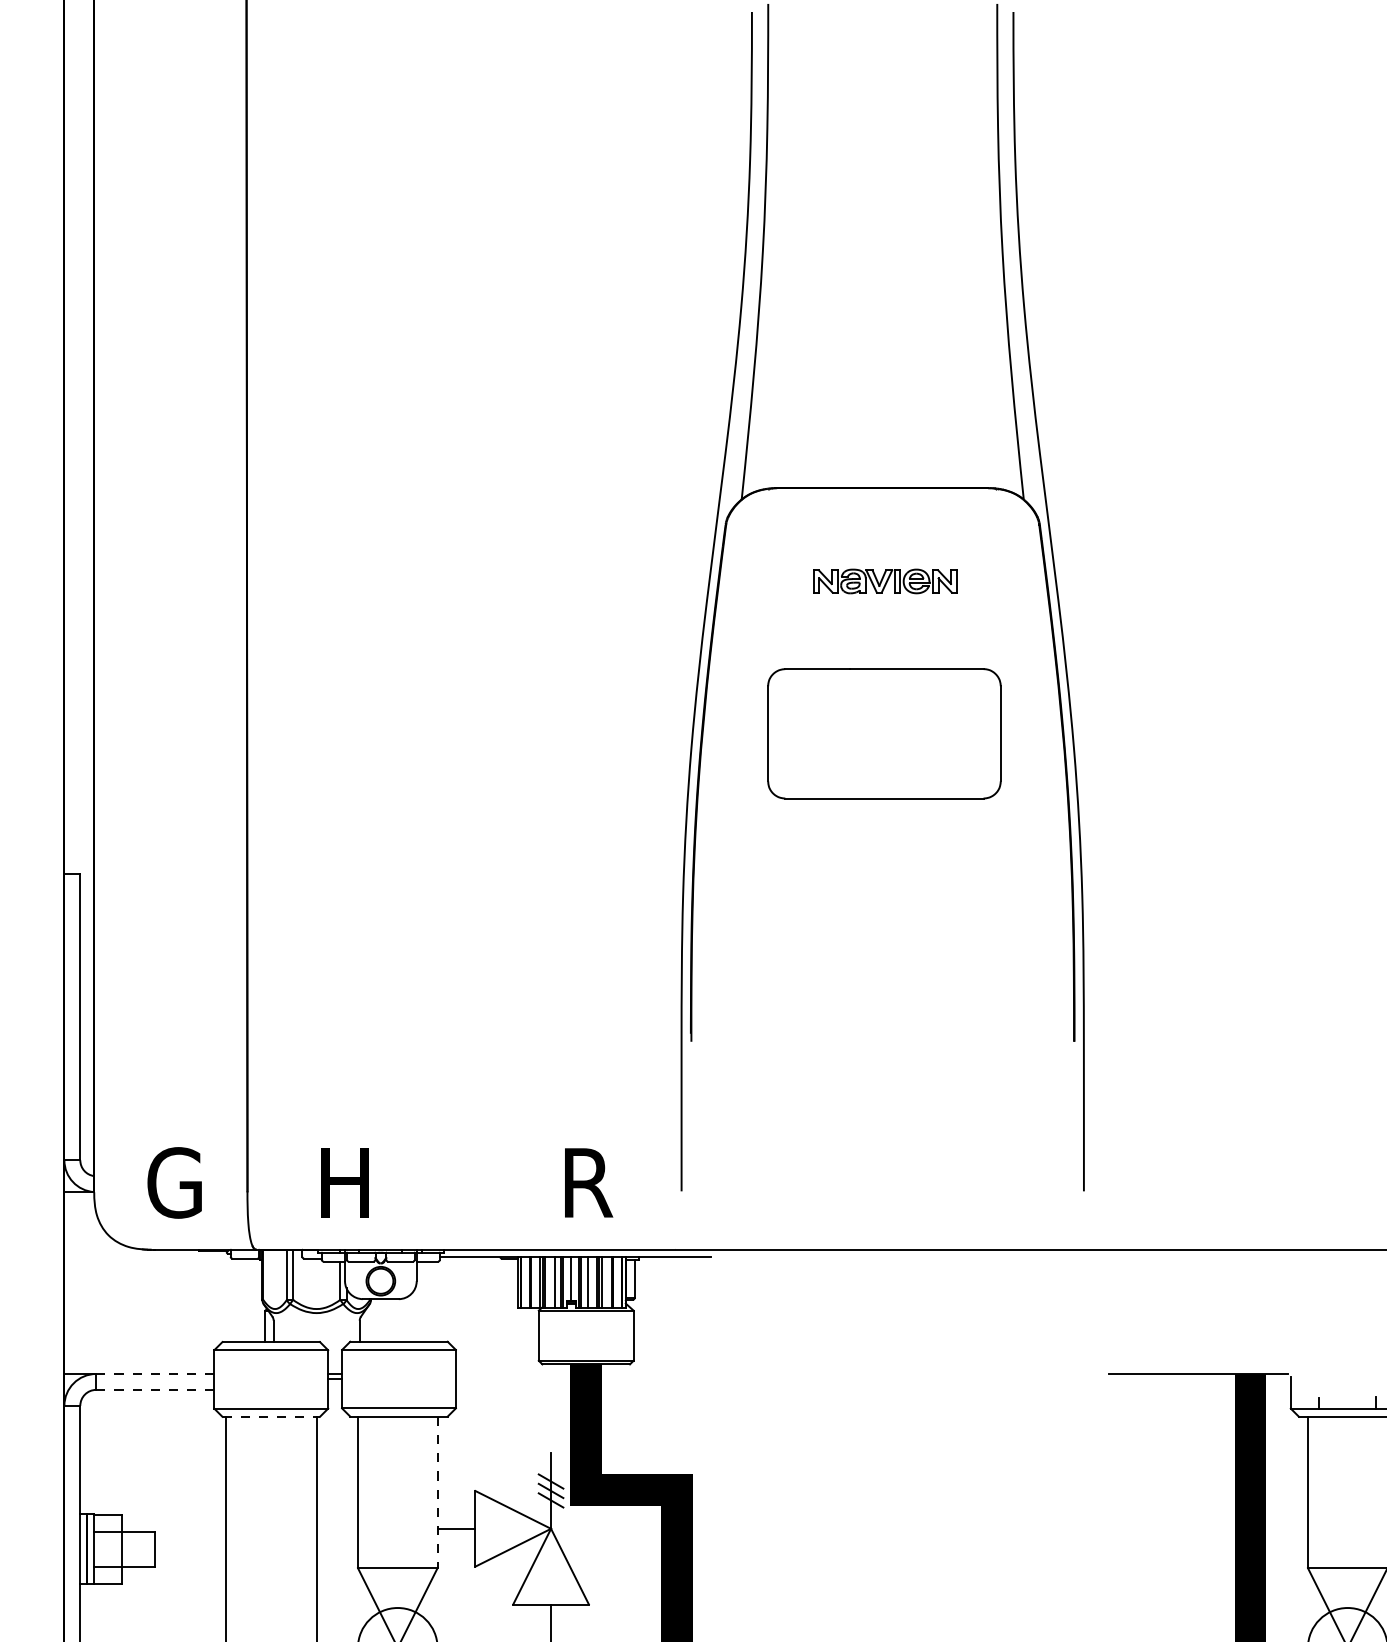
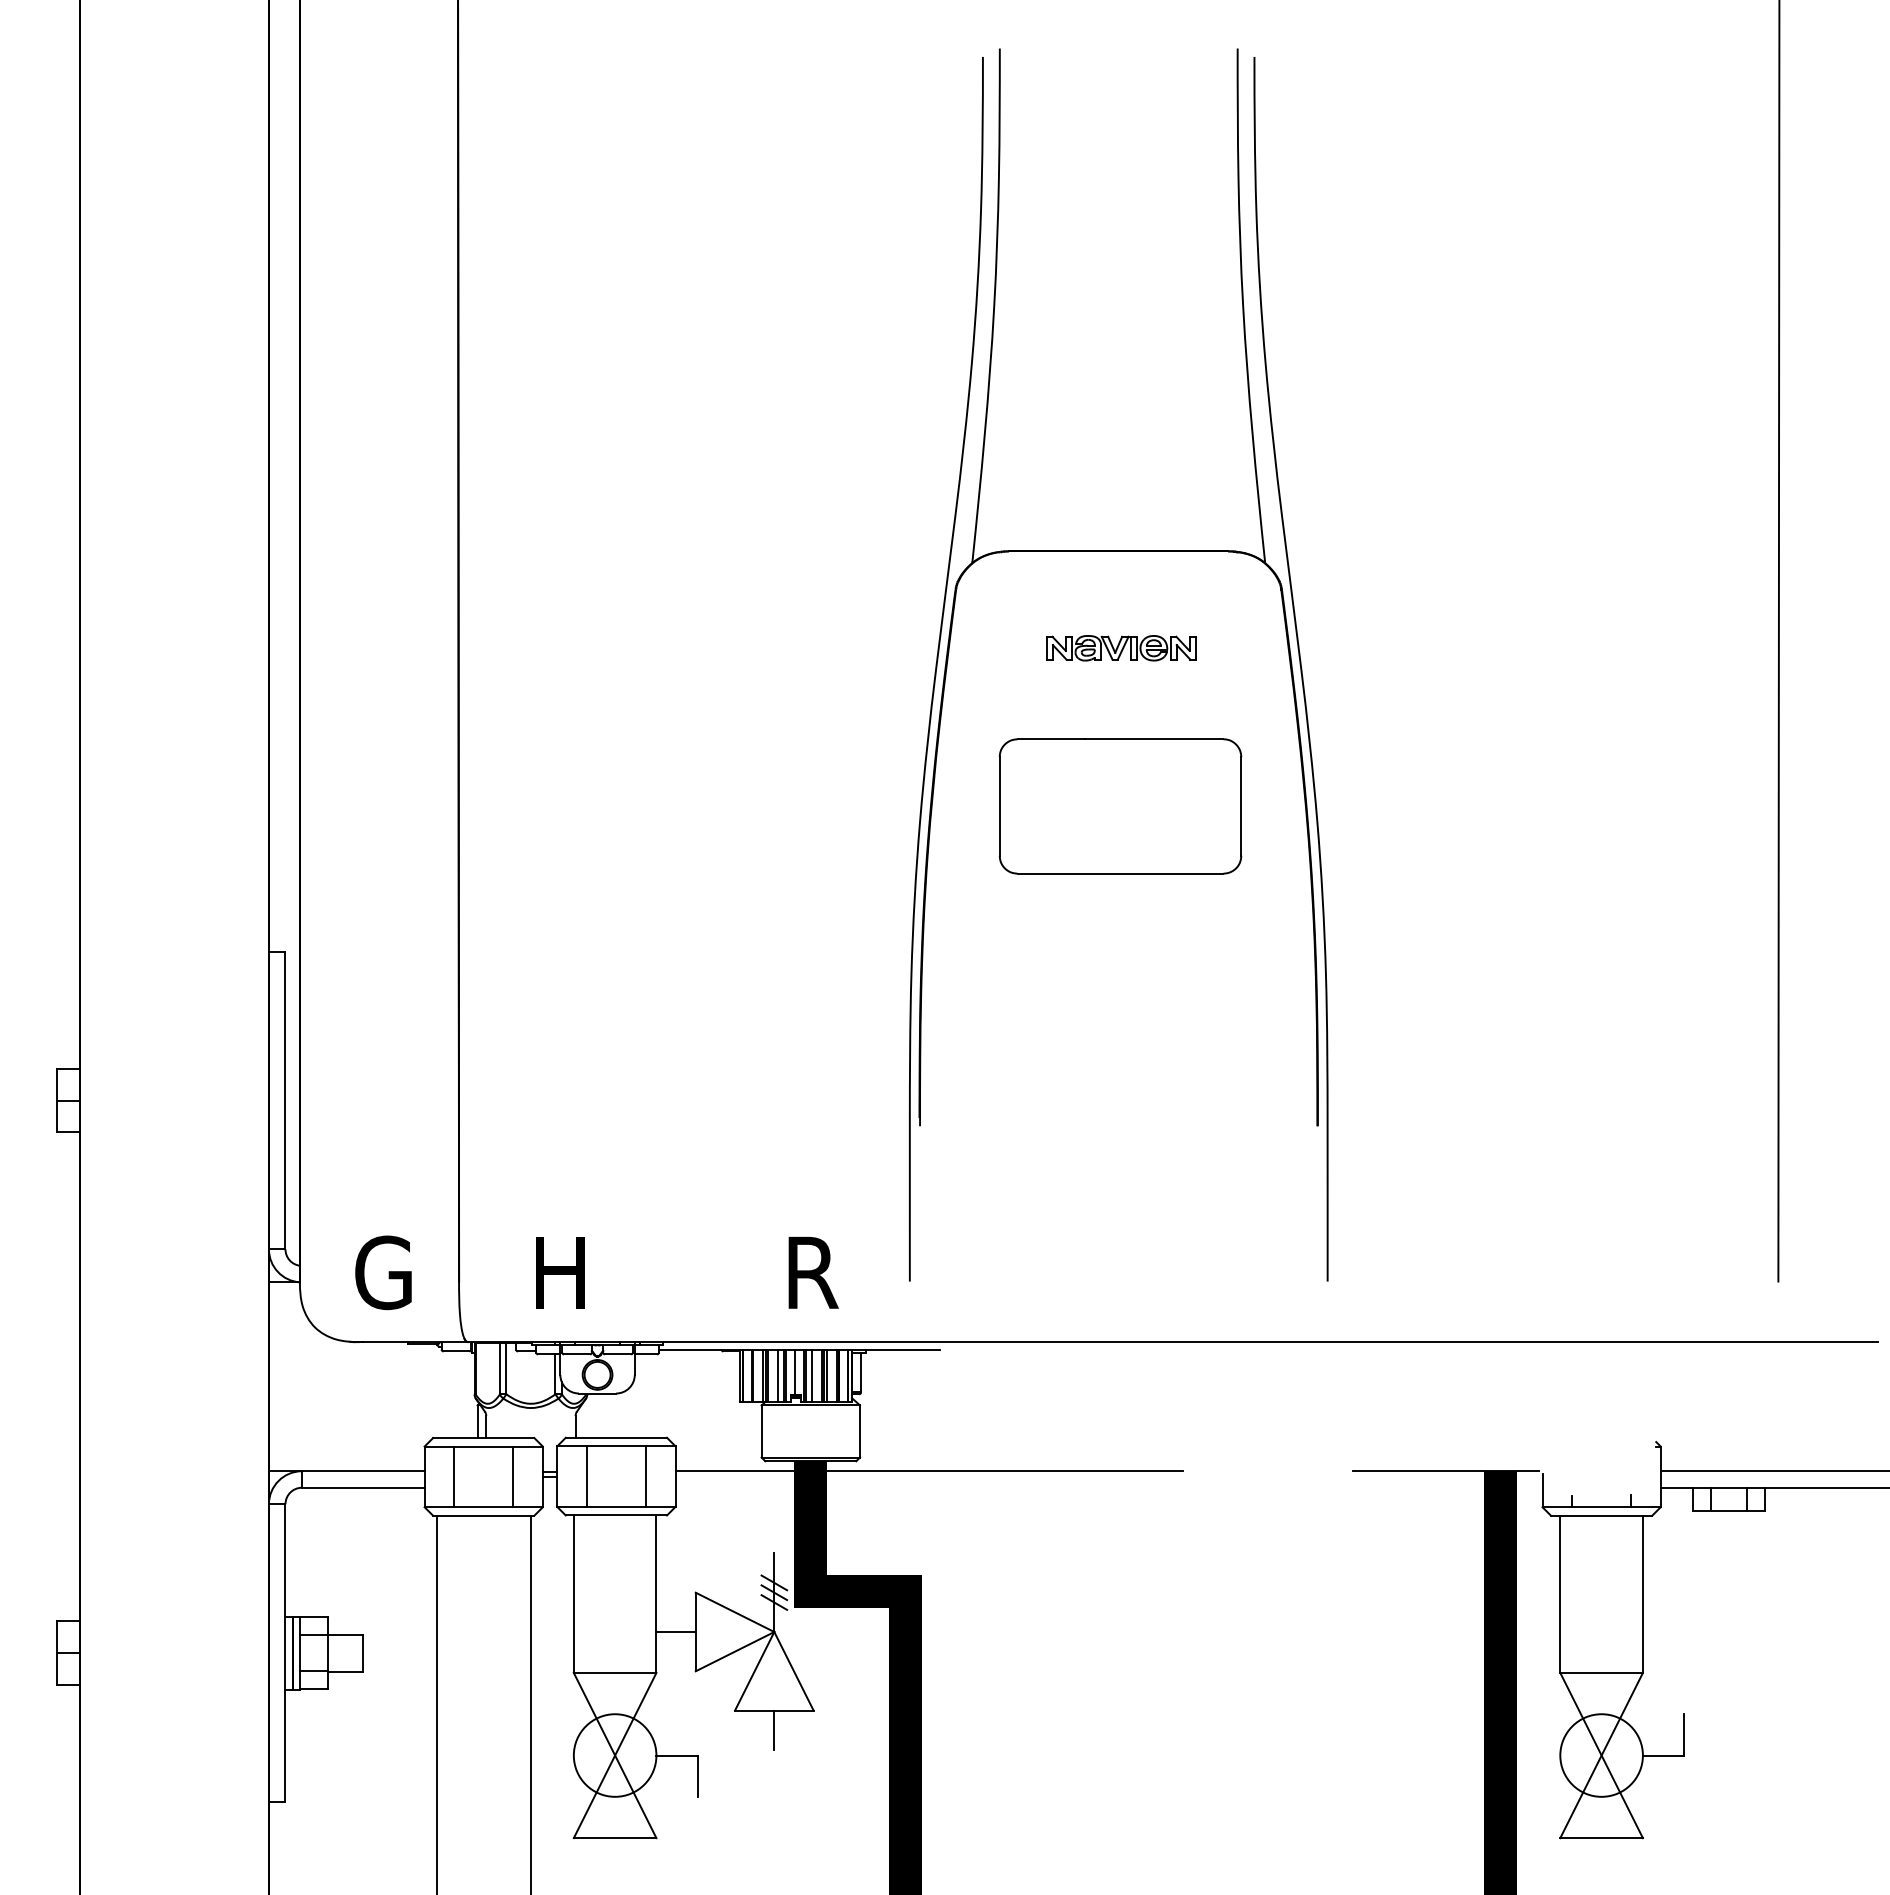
line: (155, 1374) -> (363, 1471), dashed -> solid
line: (700, 1374) -> (929, 1471), added
line: (243, 1379) -> (454, 1476), added
line: (299, 1379) -> (513, 1476), added
line: (370, 1379) -> (586, 1476), added
line: (427, 1379) -> (645, 1476), added
line: (155, 1389) -> (363, 1487), dashed -> solid
line: (271, 1416) -> (483, 1515), dashed -> solid
line: (437, 1492) -> (656, 1594), dashed -> solid

